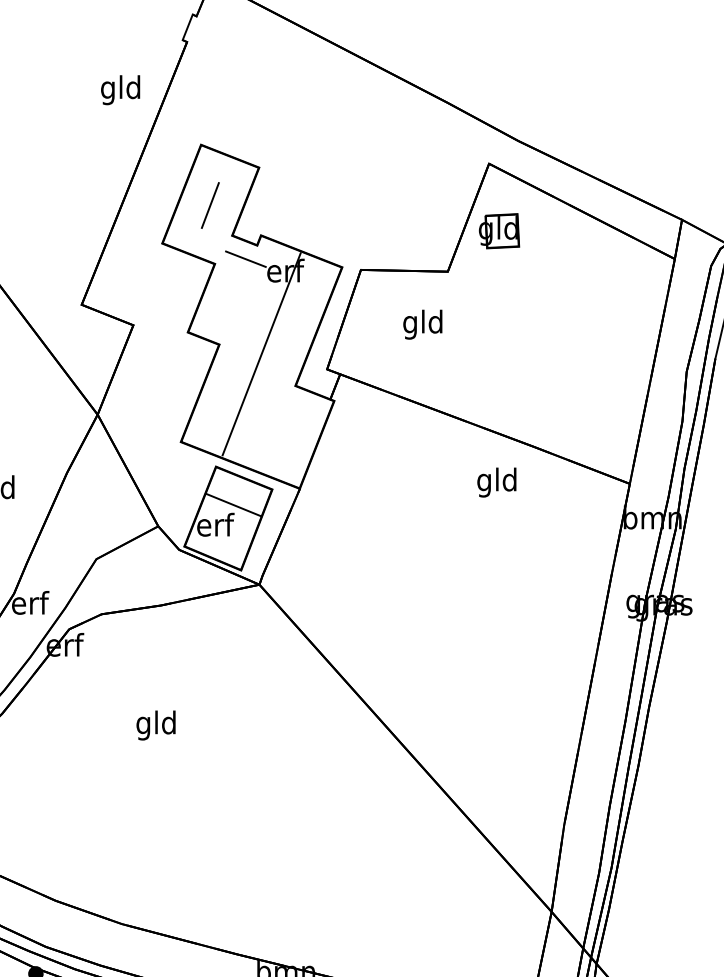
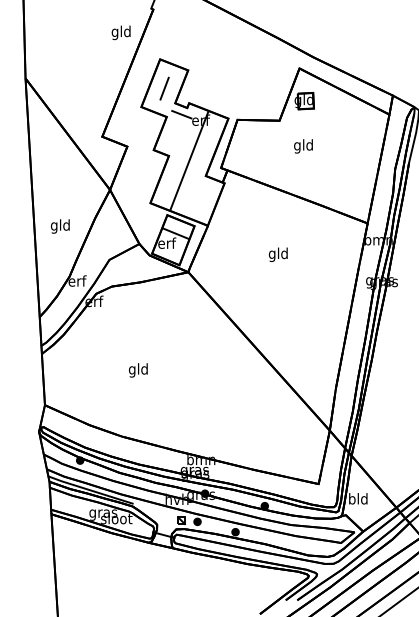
text: (422, 324) -> (303, 146), moved
text: (495, 481) -> (277, 254), moved
text: (156, 725) -> (138, 370), moved

